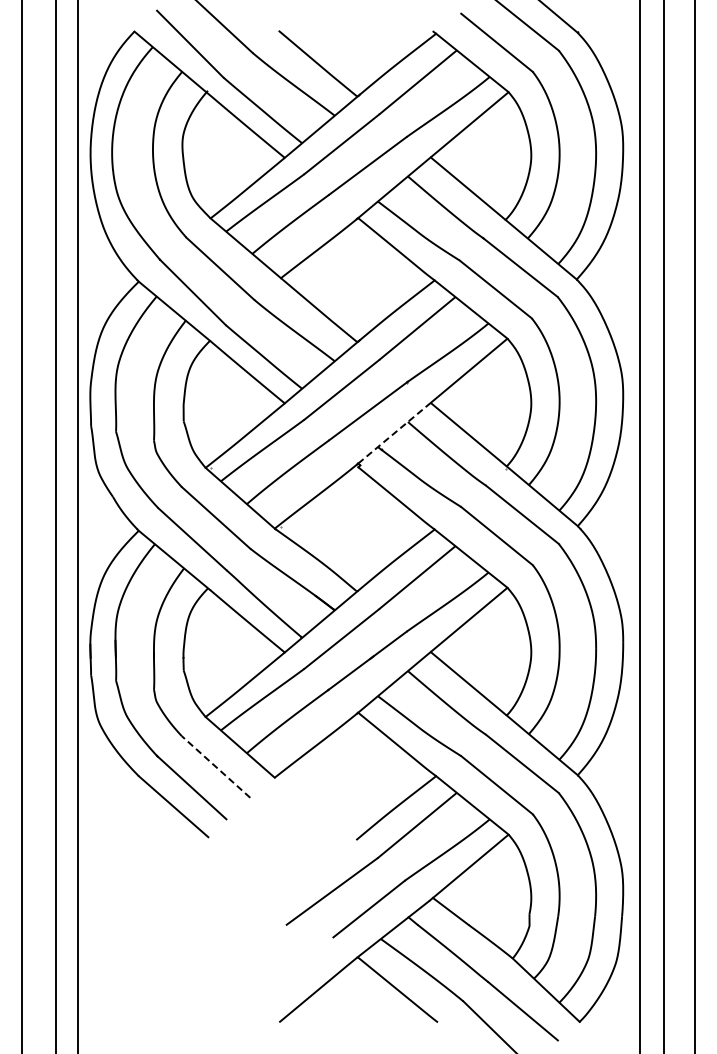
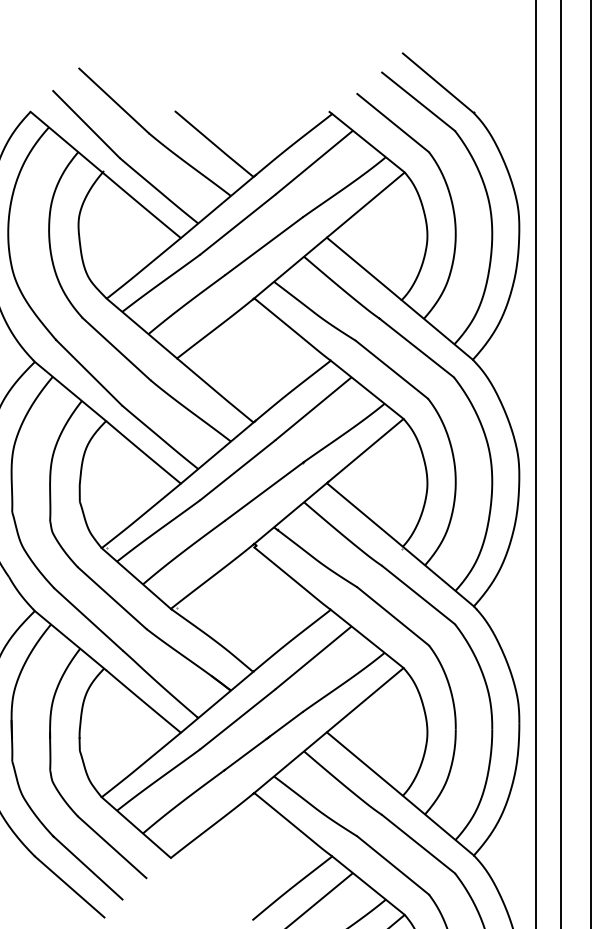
line: (395, 432) -> (291, 512), dashed -> solid
line: (215, 766) -> (111, 846), dashed -> solid

